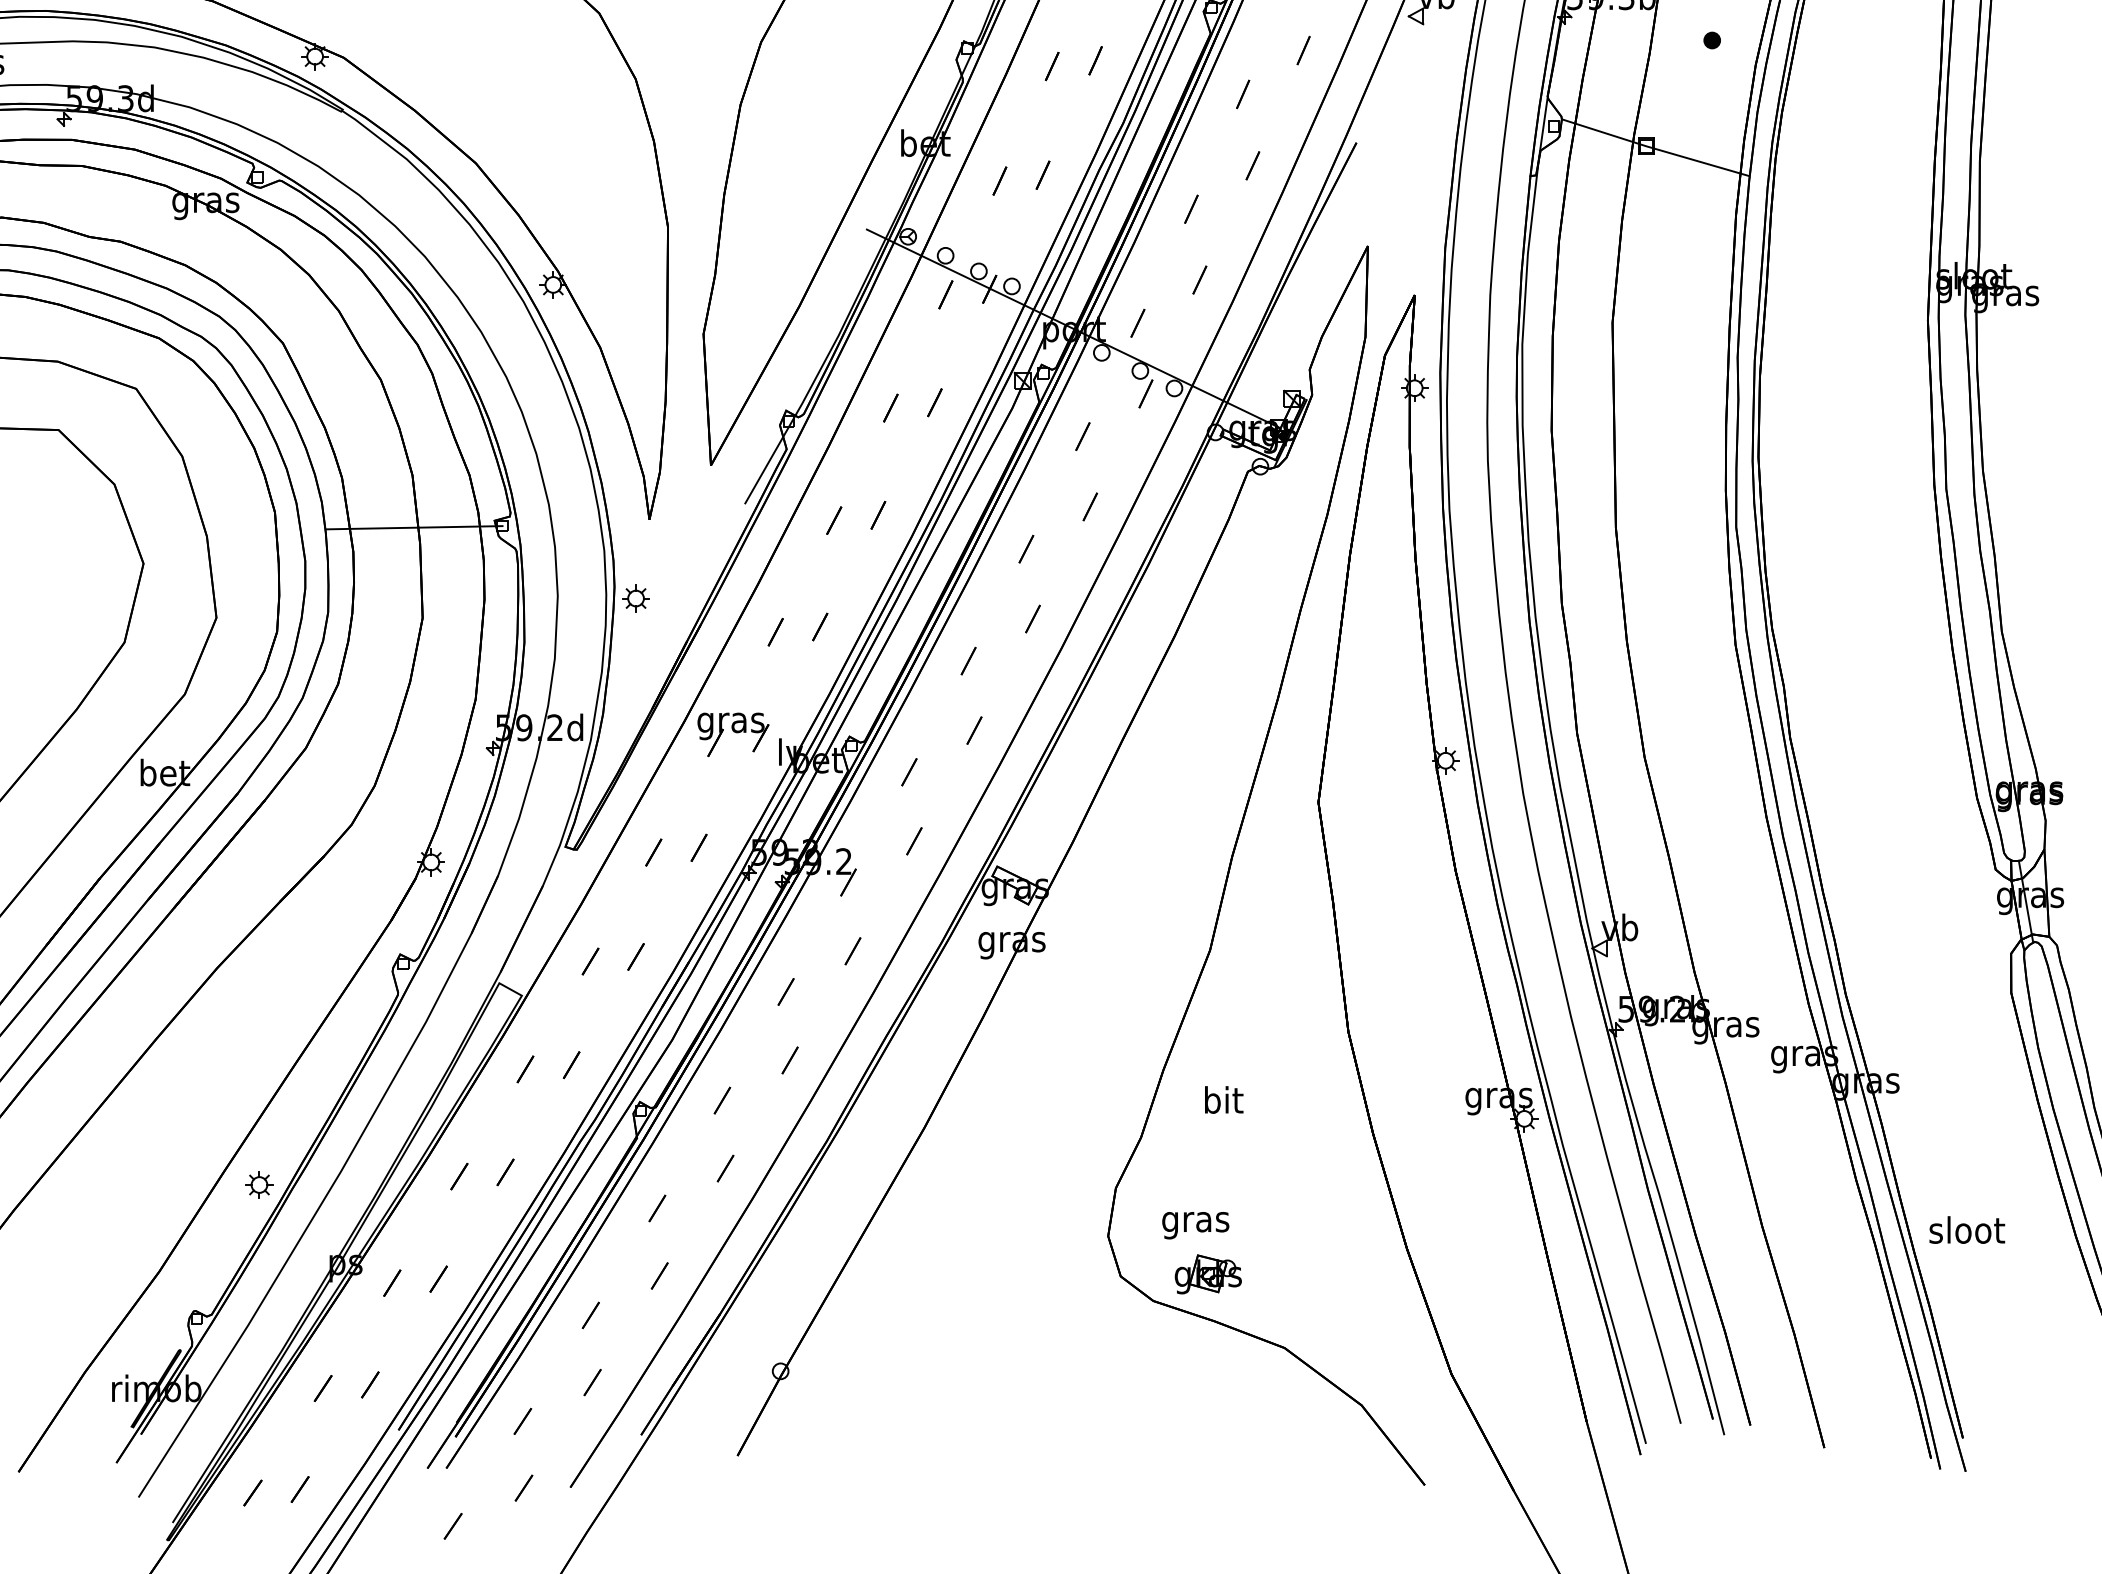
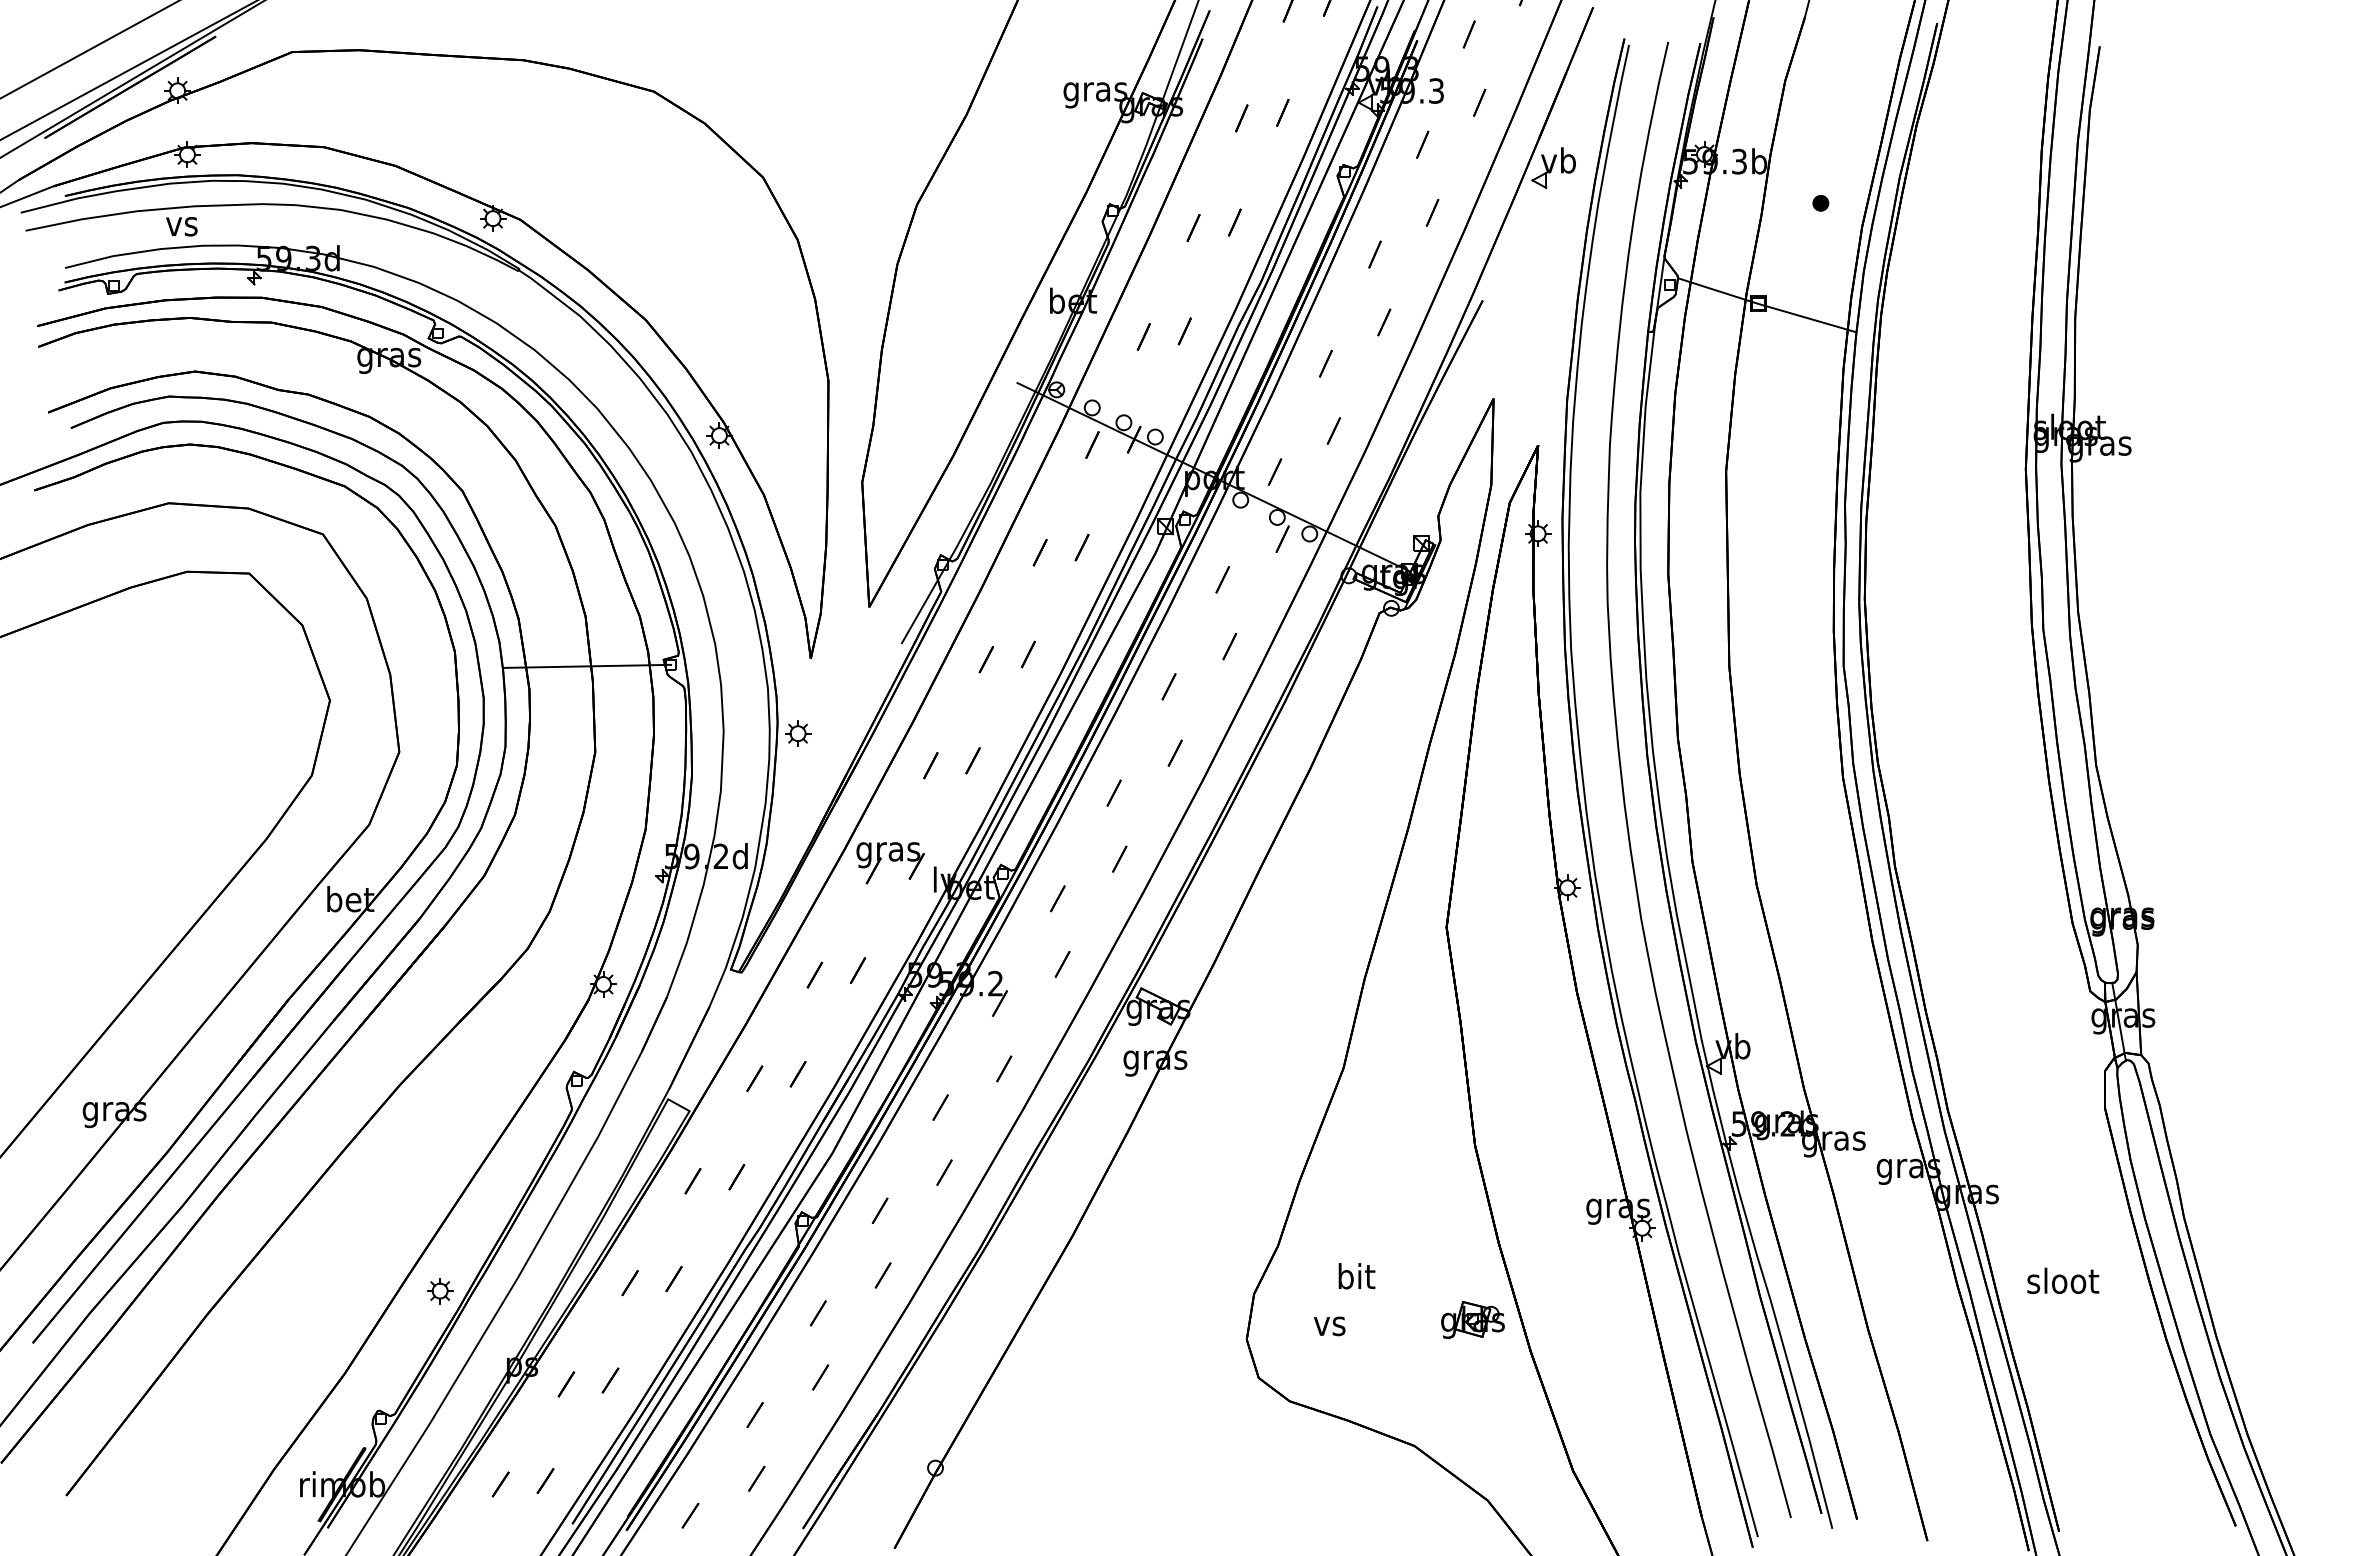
text: (1223, 1100) -> (1356, 1276), moved
text: (1195, 1225) -> (1329, 1329), gras -> vs
text: (1967, 1229) -> (2063, 1280), moved
part: (1207, 1273) -> (1472, 1319), moved

